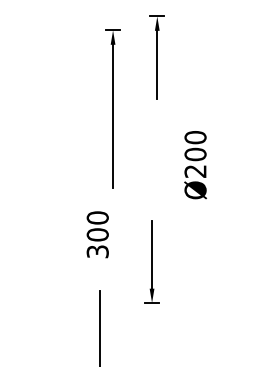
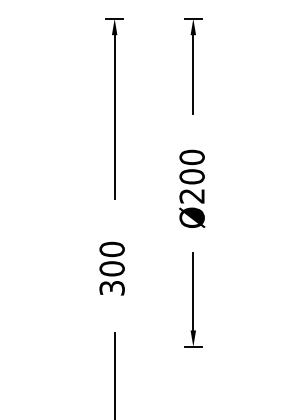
part: (157, 58) -> (193, 66), moved
part: (112, 108) -> (114, 108), moved
text: (195, 164) -> (192, 188), moved
part: (152, 261) -> (193, 299), moved

